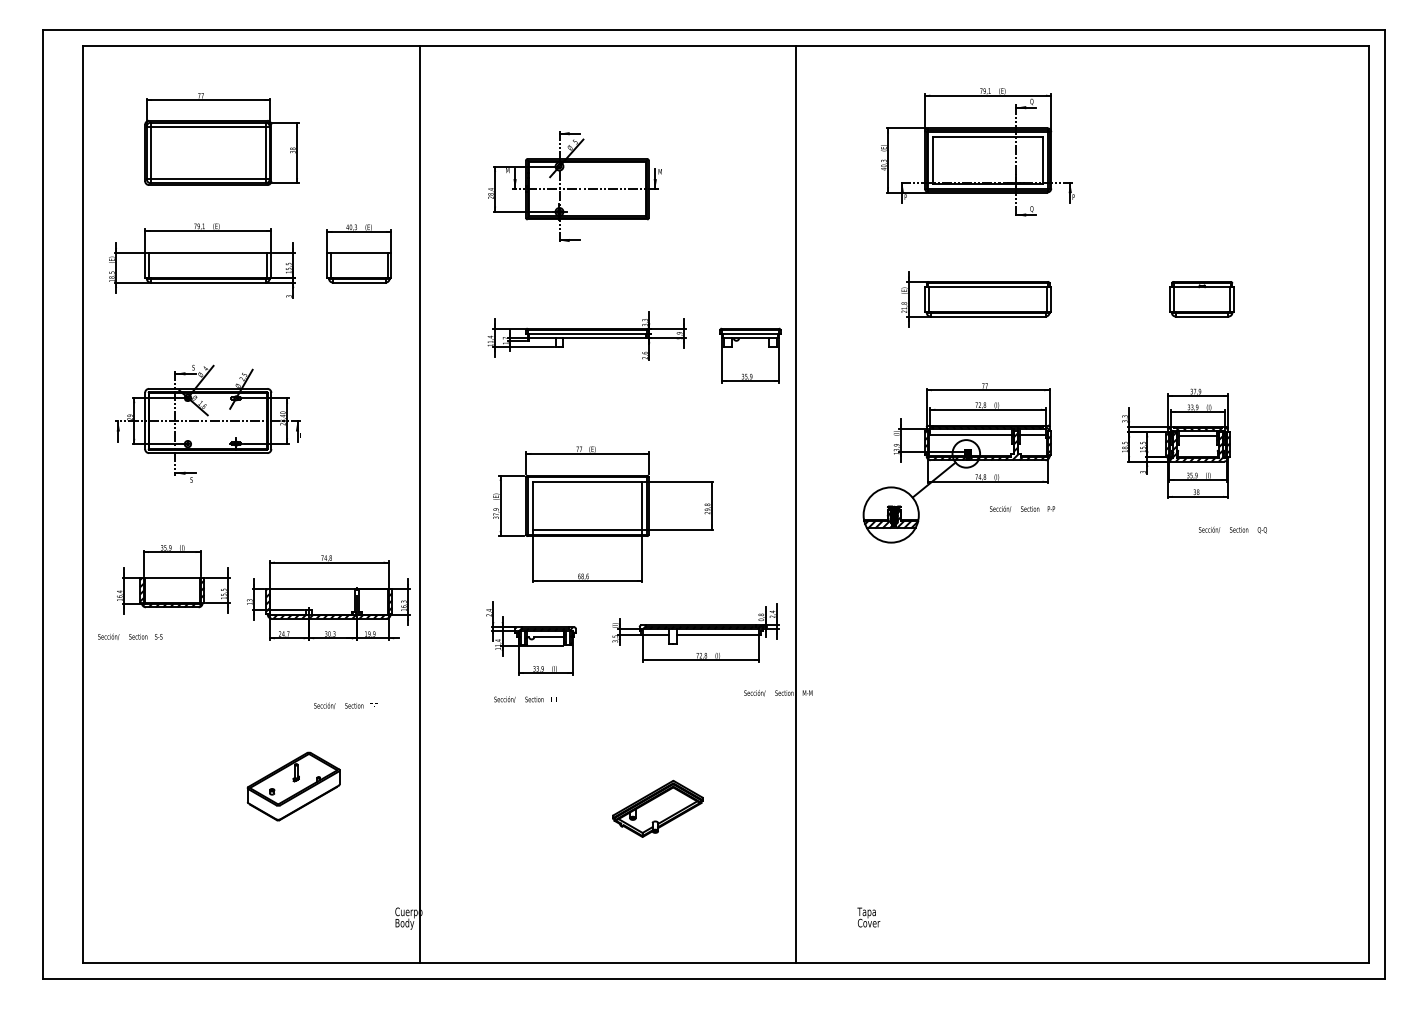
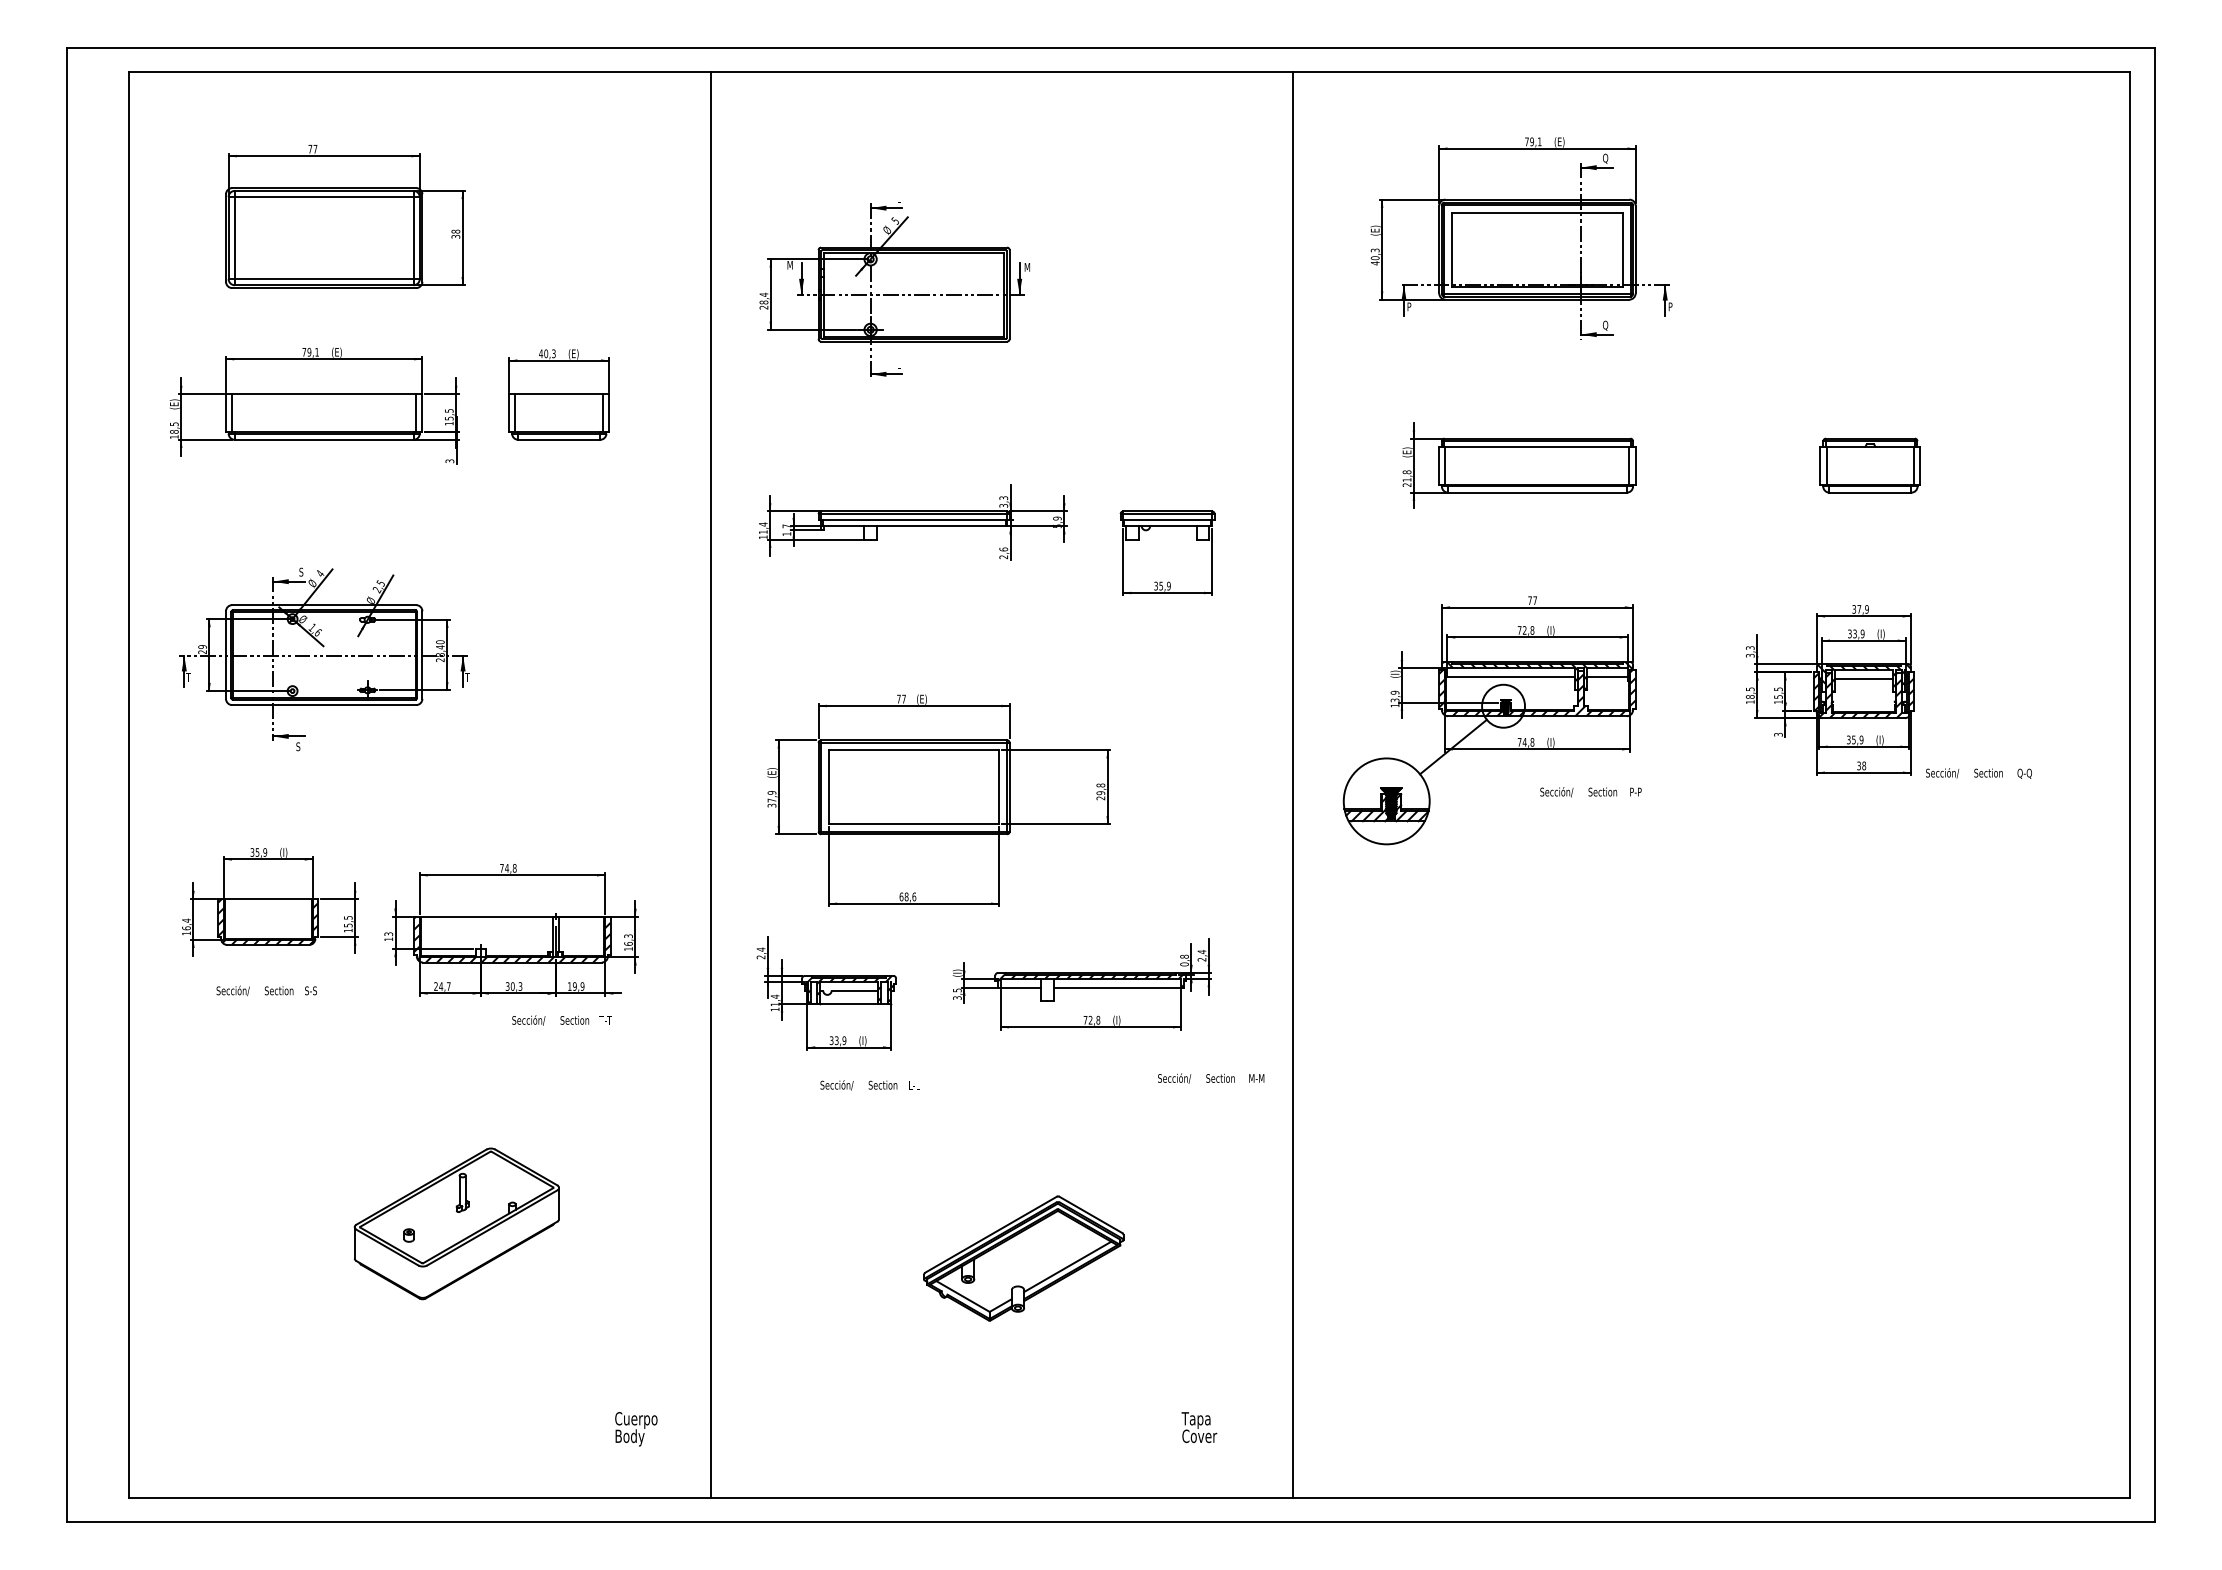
line: (419, 504) -> (710, 785), moved
line: (796, 504) -> (1293, 785), moved
text: (1232, 529) -> (1978, 772), moved
text: (130, 636) -> (267, 990), moved
text: (525, 699) -> (869, 1085), moved
text: (345, 705) -> (561, 1019), moved
part: (293, 786) -> (456, 1223), size x1.43
part: (657, 808) -> (1023, 1257), size x1.43
text: (868, 917) -> (1198, 1427), moved

